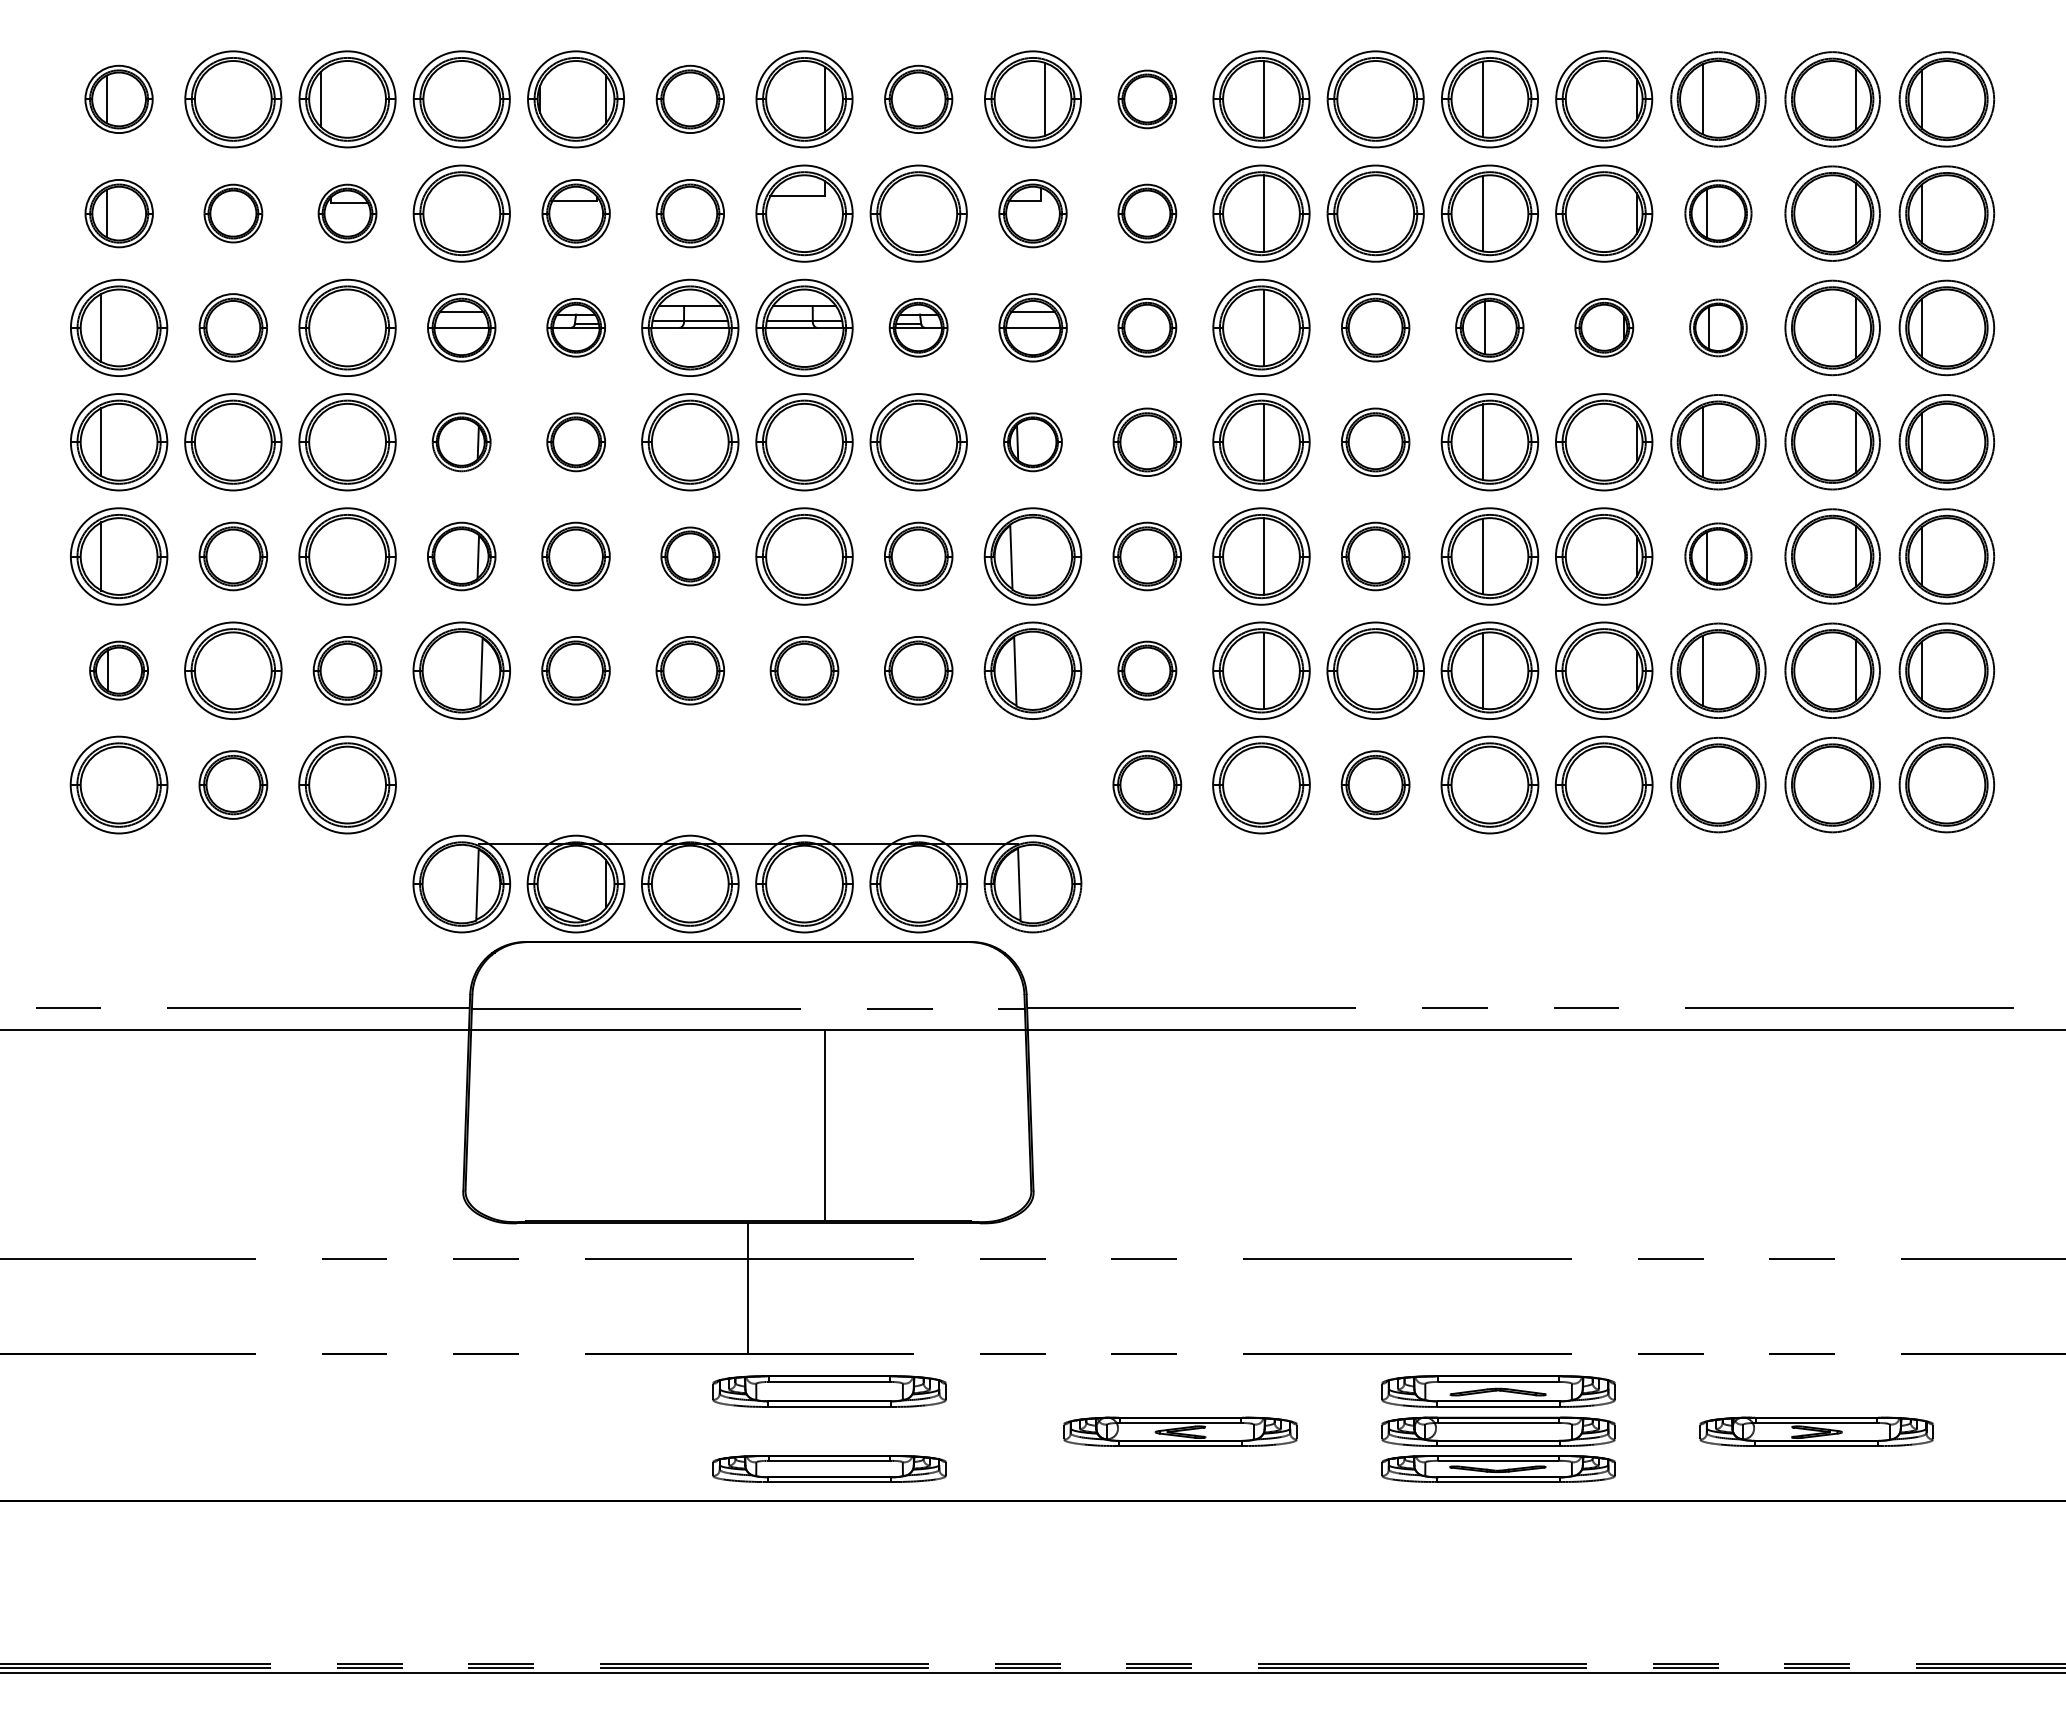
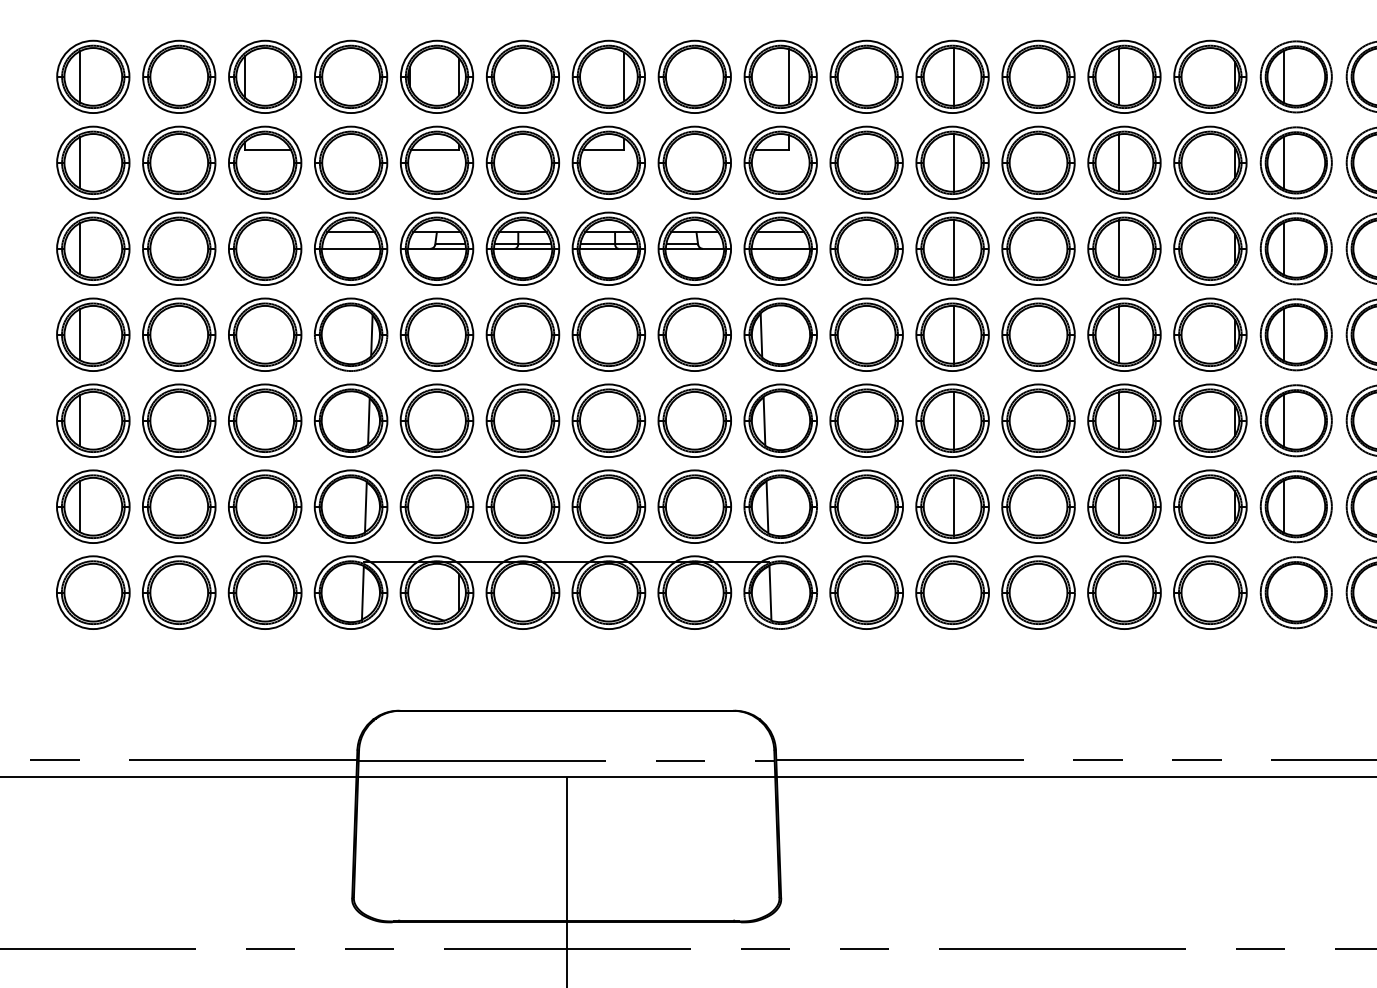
part: (118, 99) -> (92, 76), size x1.43
part: (690, 99) -> (523, 76), size x1.43
part: (918, 99) -> (694, 76), size x1.43
part: (1147, 99) -> (866, 76), size x1.67
part: (119, 213) -> (93, 162), size x1.43
part: (233, 213) -> (179, 162), size x1.67
part: (347, 213) -> (265, 162), size x1.67
part: (576, 213) -> (437, 162), size x1.43
part: (690, 213) -> (523, 162), size x1.43
part: (1032, 213) -> (780, 162), size x1.43
part: (1147, 213) -> (866, 162), size x1.67
part: (1718, 213) -> (1296, 162), size x1.43
part: (233, 327) -> (179, 248), size x1.43
part: (461, 327) -> (350, 248), size x1.43
part: (576, 327) -> (437, 248), size x1.67
part: (918, 327) -> (694, 248), size x1.67
part: (1033, 327) -> (781, 248), size x1.43
part: (1147, 327) -> (866, 248), size x1.67
part: (1375, 327) -> (1038, 248), size x1.43
part: (1489, 327) -> (1124, 248), size x1.43
part: (1604, 327) -> (1210, 248), size x1.67
part: (1718, 327) -> (1296, 248), size x1.67
part: (461, 442) -> (350, 334), size x1.67
part: (576, 442) -> (437, 334), size x1.67
part: (1032, 442) -> (780, 334), size x1.67
part: (1147, 442) -> (866, 334), size x1.43
part: (1375, 442) -> (1038, 334), size x1.43
part: (233, 556) -> (179, 420), size x1.43
part: (461, 556) -> (350, 420), size x1.43
part: (575, 556) -> (436, 420), size x1.43
part: (690, 556) -> (523, 420), size x1.67
part: (918, 556) -> (694, 420), size x1.43
part: (1147, 556) -> (866, 420), size x1.43
part: (1375, 556) -> (1038, 420), size x1.43
part: (1718, 556) -> (1296, 420), size x1.43
part: (118, 670) -> (92, 506), size x1.67
part: (347, 670) -> (265, 506), size x1.43
part: (575, 670) -> (436, 506), size x1.43
part: (690, 670) -> (523, 506), size x1.43
part: (804, 670) -> (608, 506), size x1.43
part: (918, 670) -> (694, 506), size x1.43
part: (1147, 670) -> (866, 506), size x1.67
part: (233, 784) -> (179, 592), size x1.43
part: (1147, 784) -> (866, 592), size x1.43
part: (1375, 784) -> (1038, 592), size x1.43
part: (739, 883) -> (559, 592), moved
line: (825, 1125) -> (566, 848), moved

